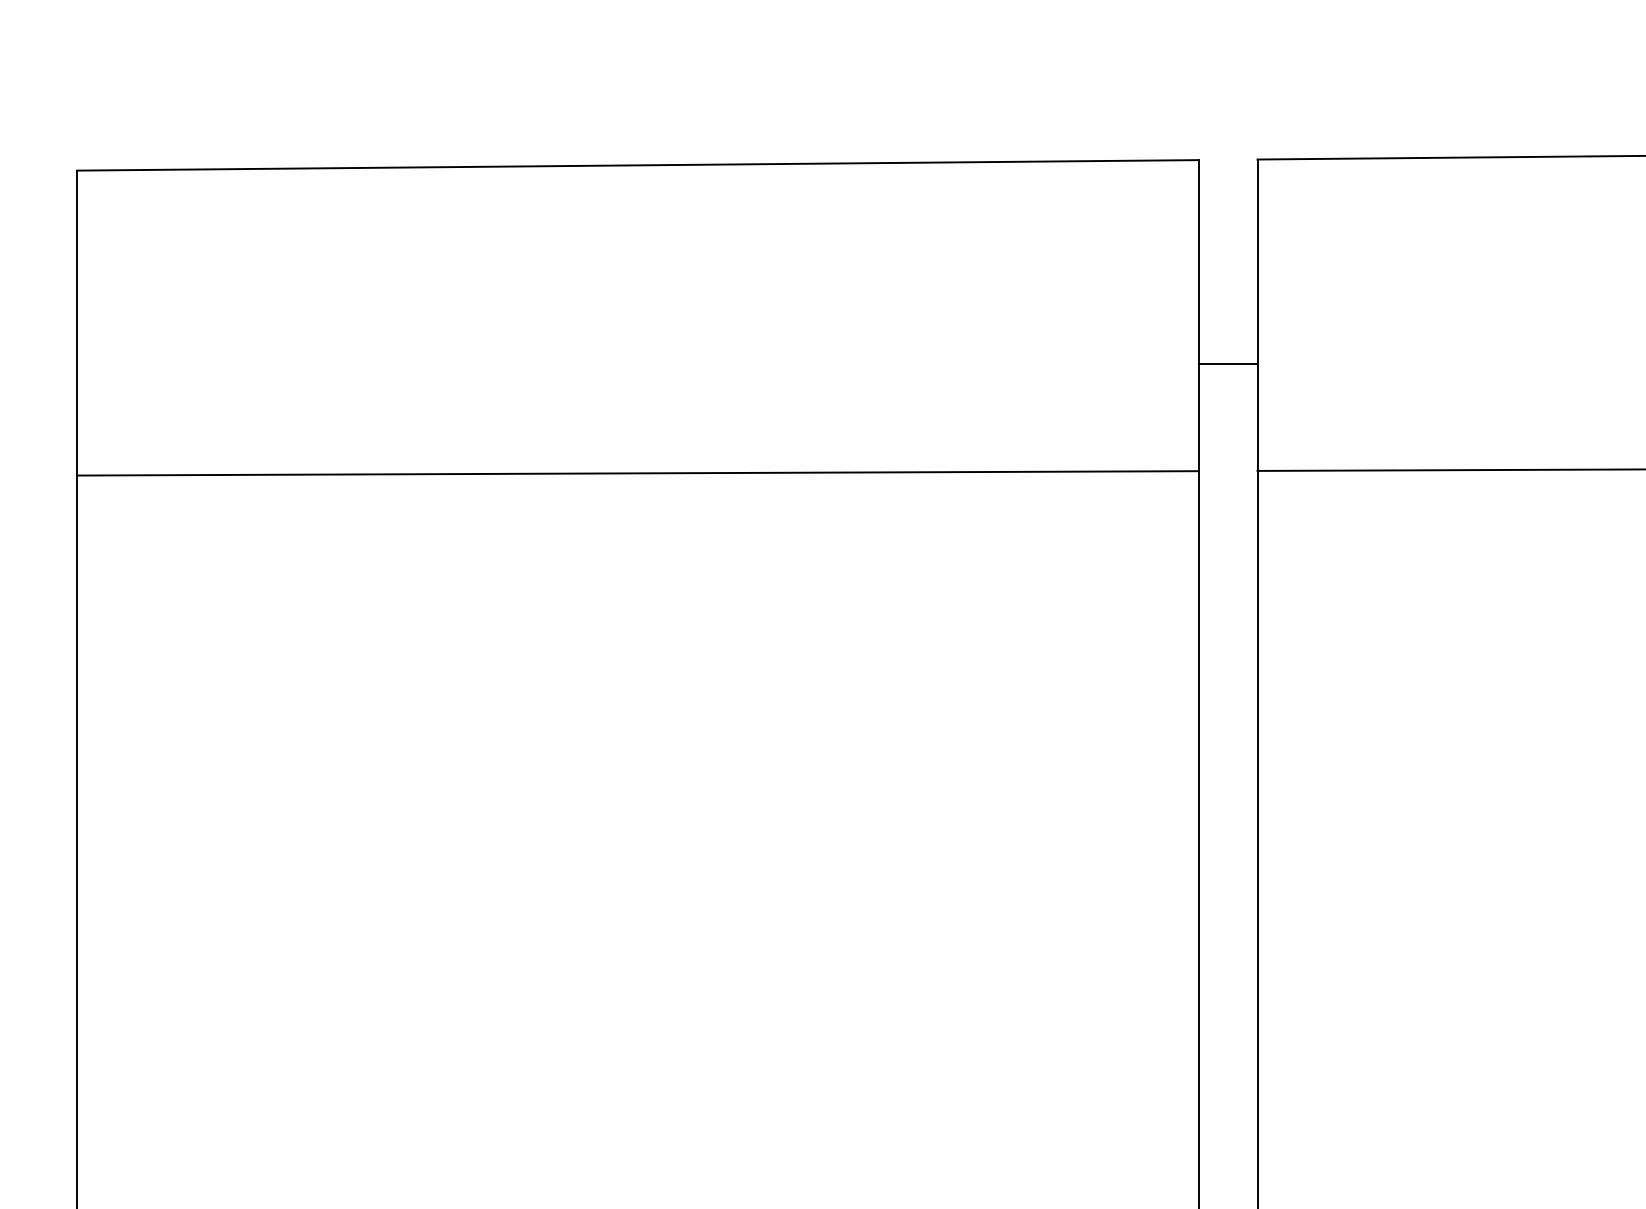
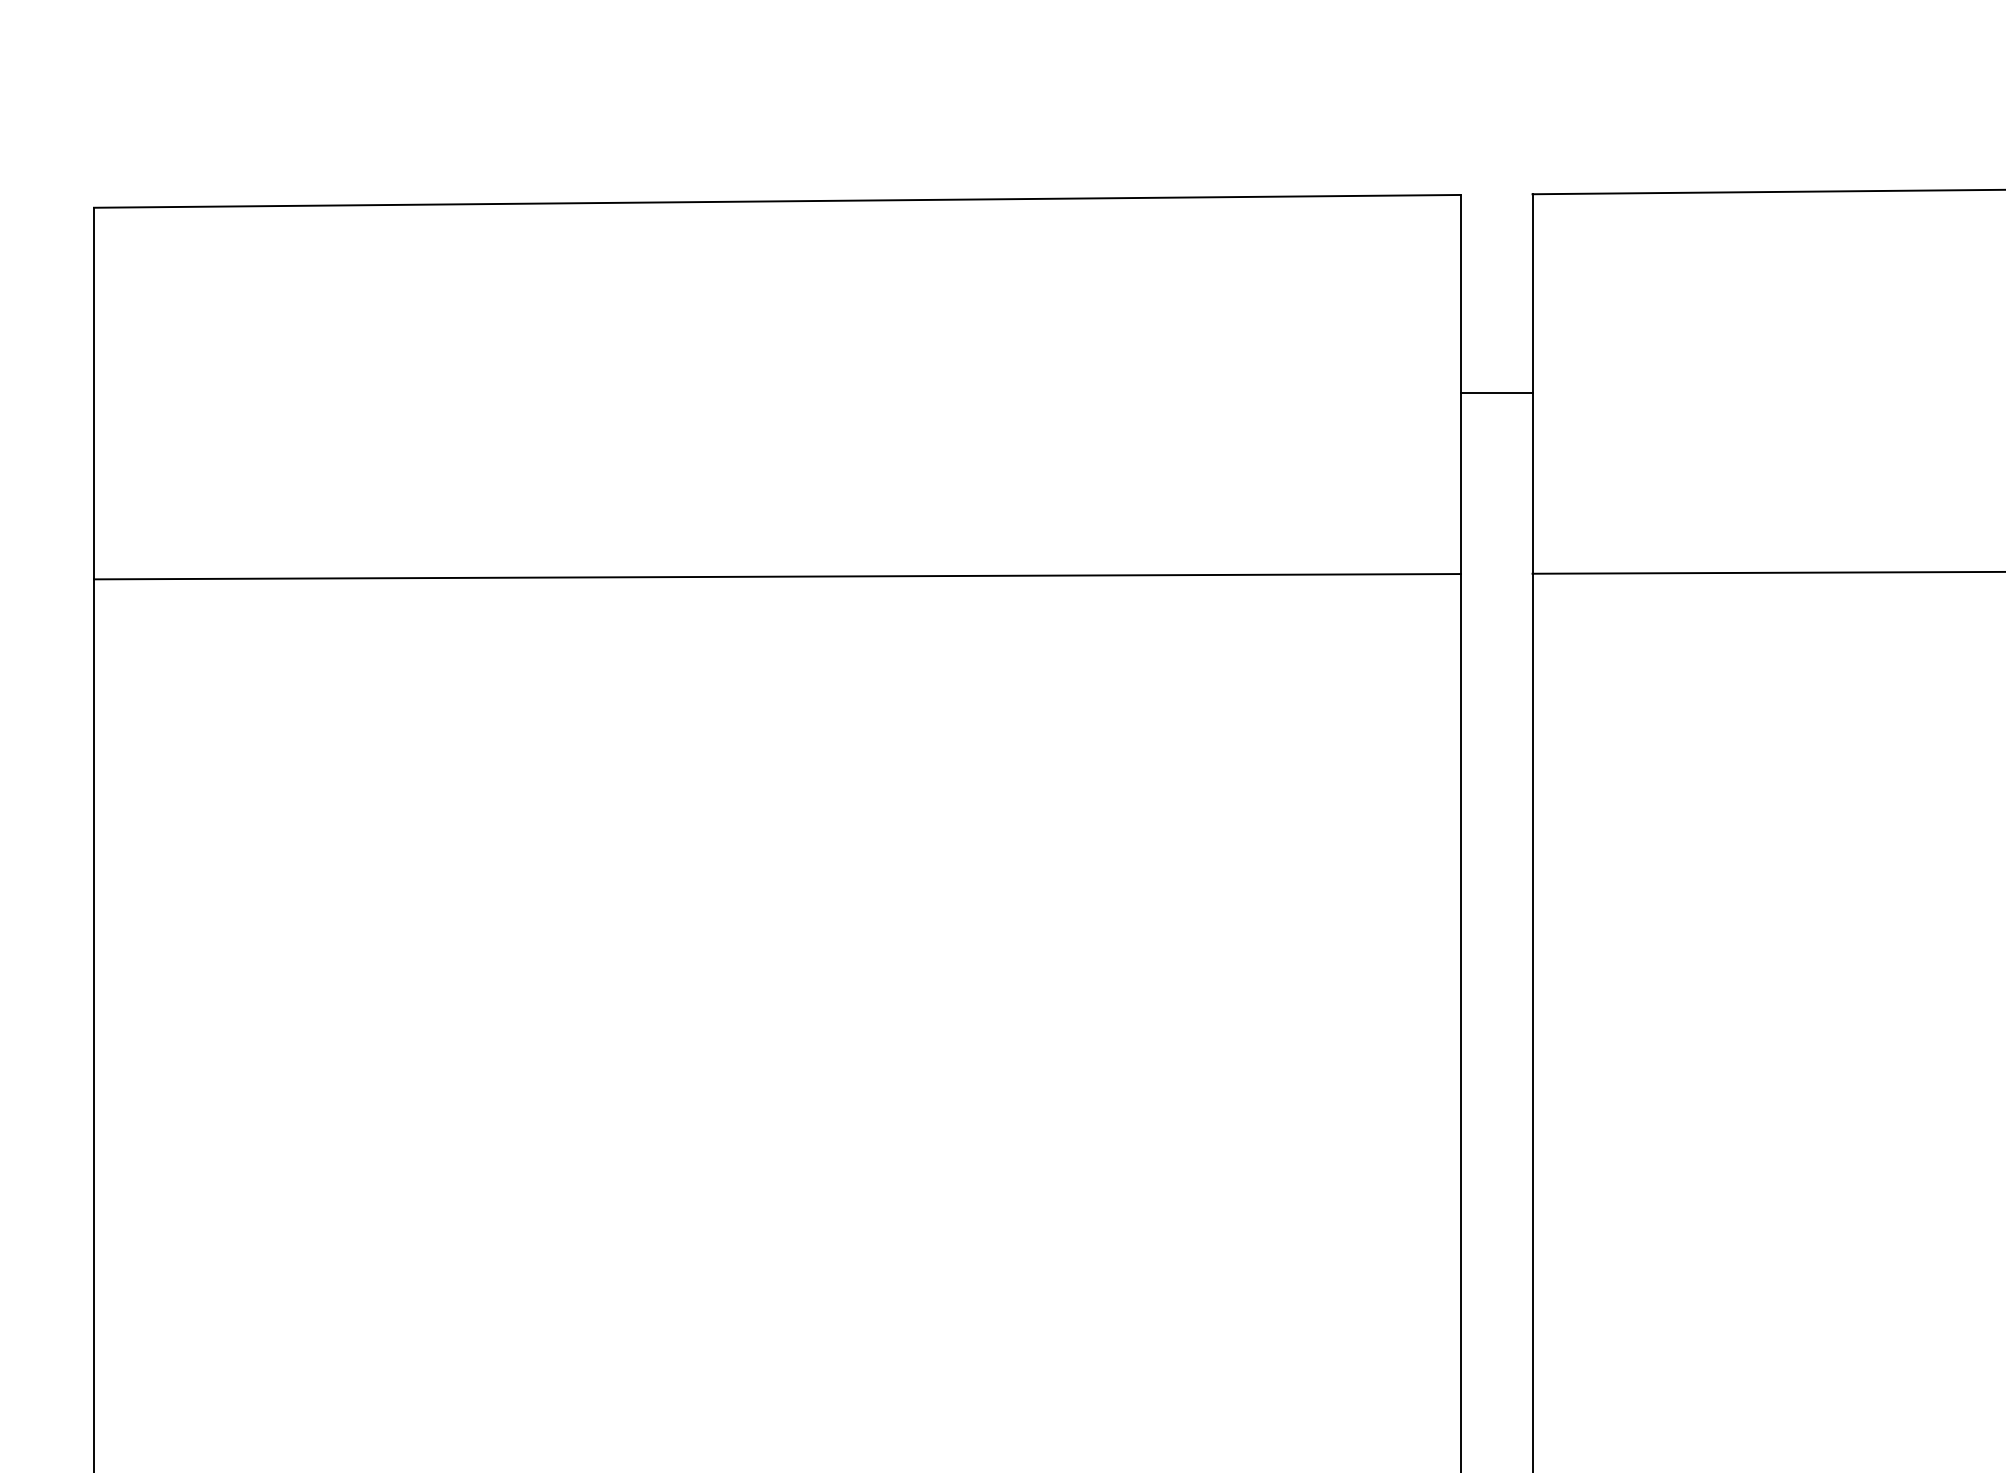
line: (1227, 364) -> (1496, 393), moved

